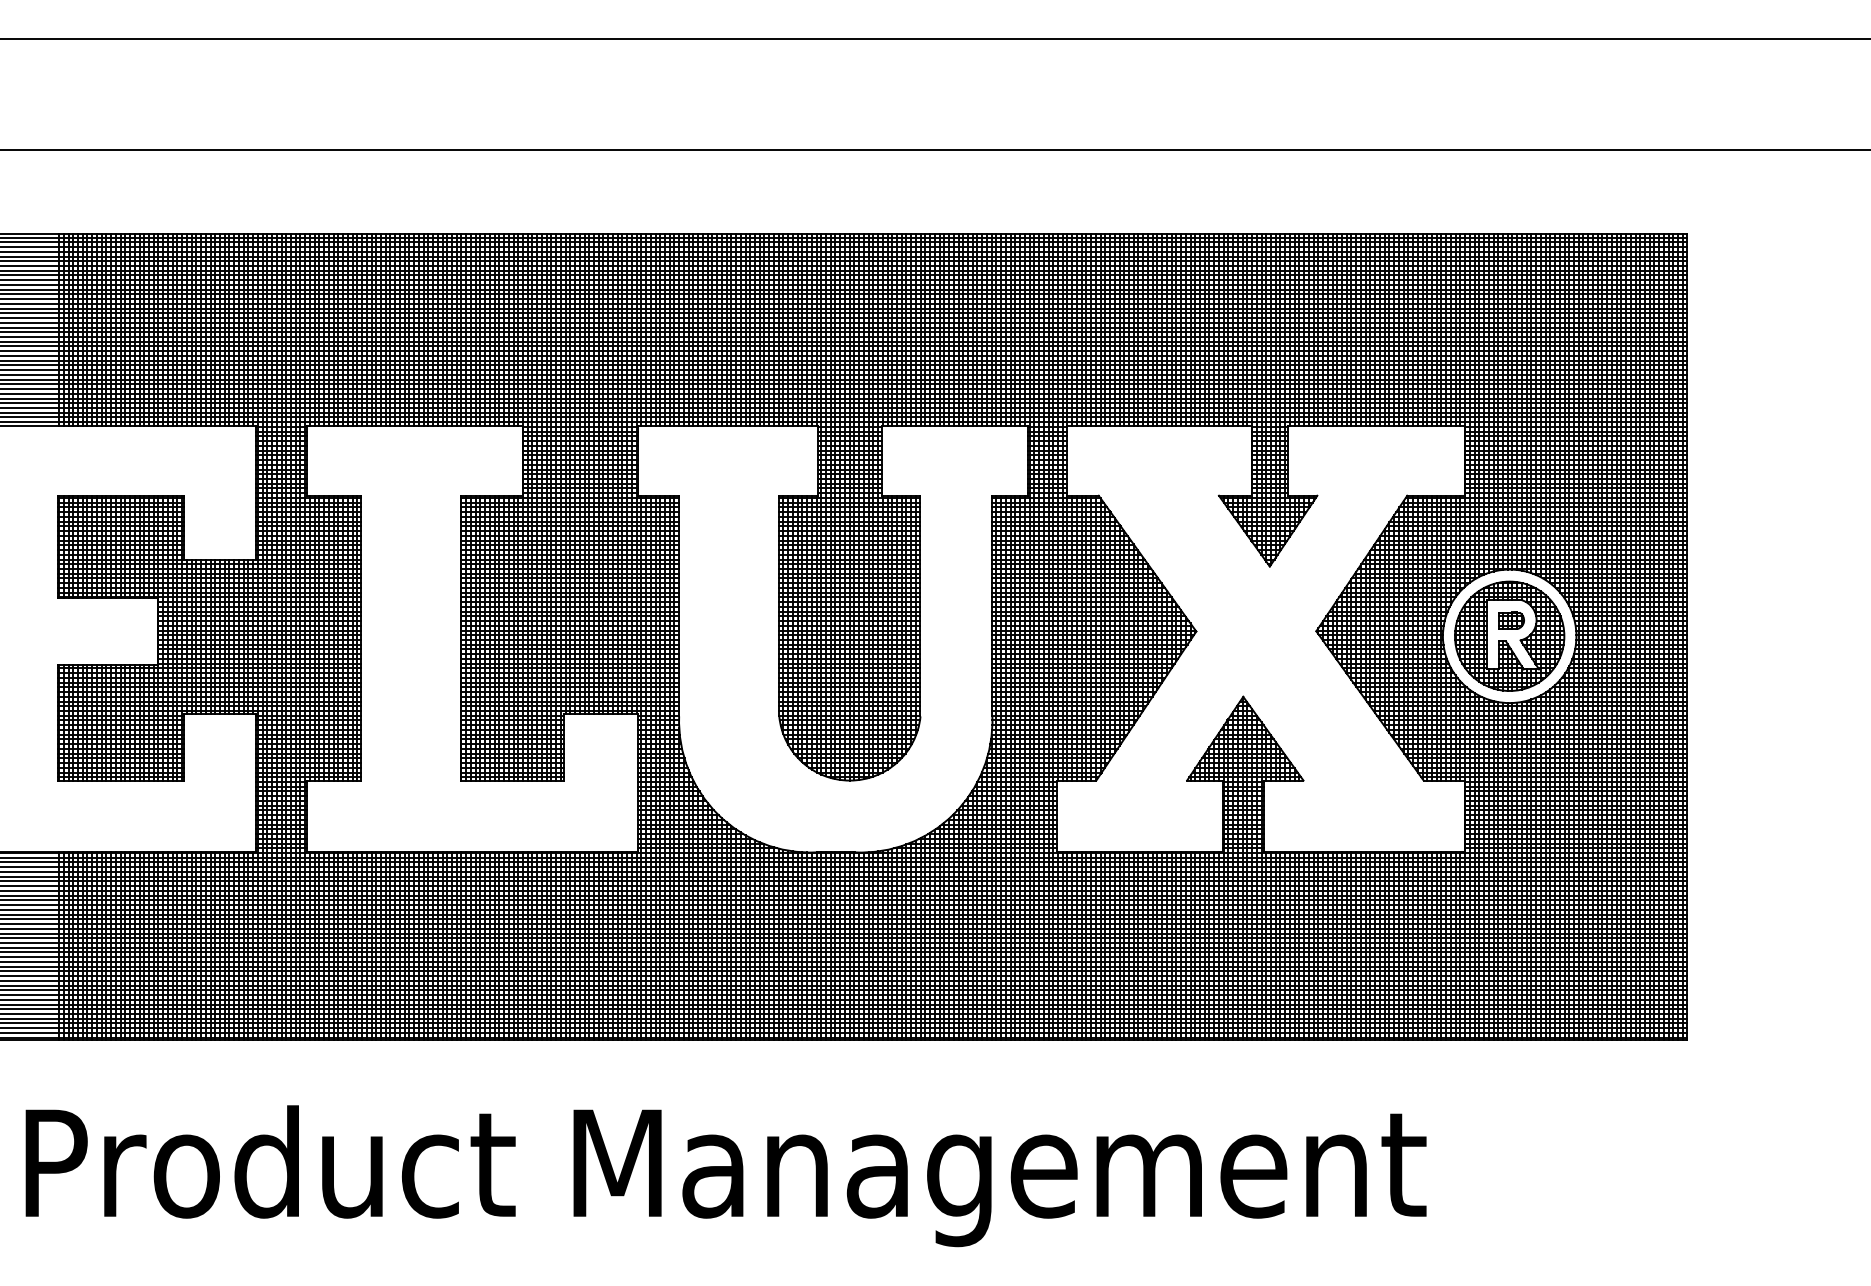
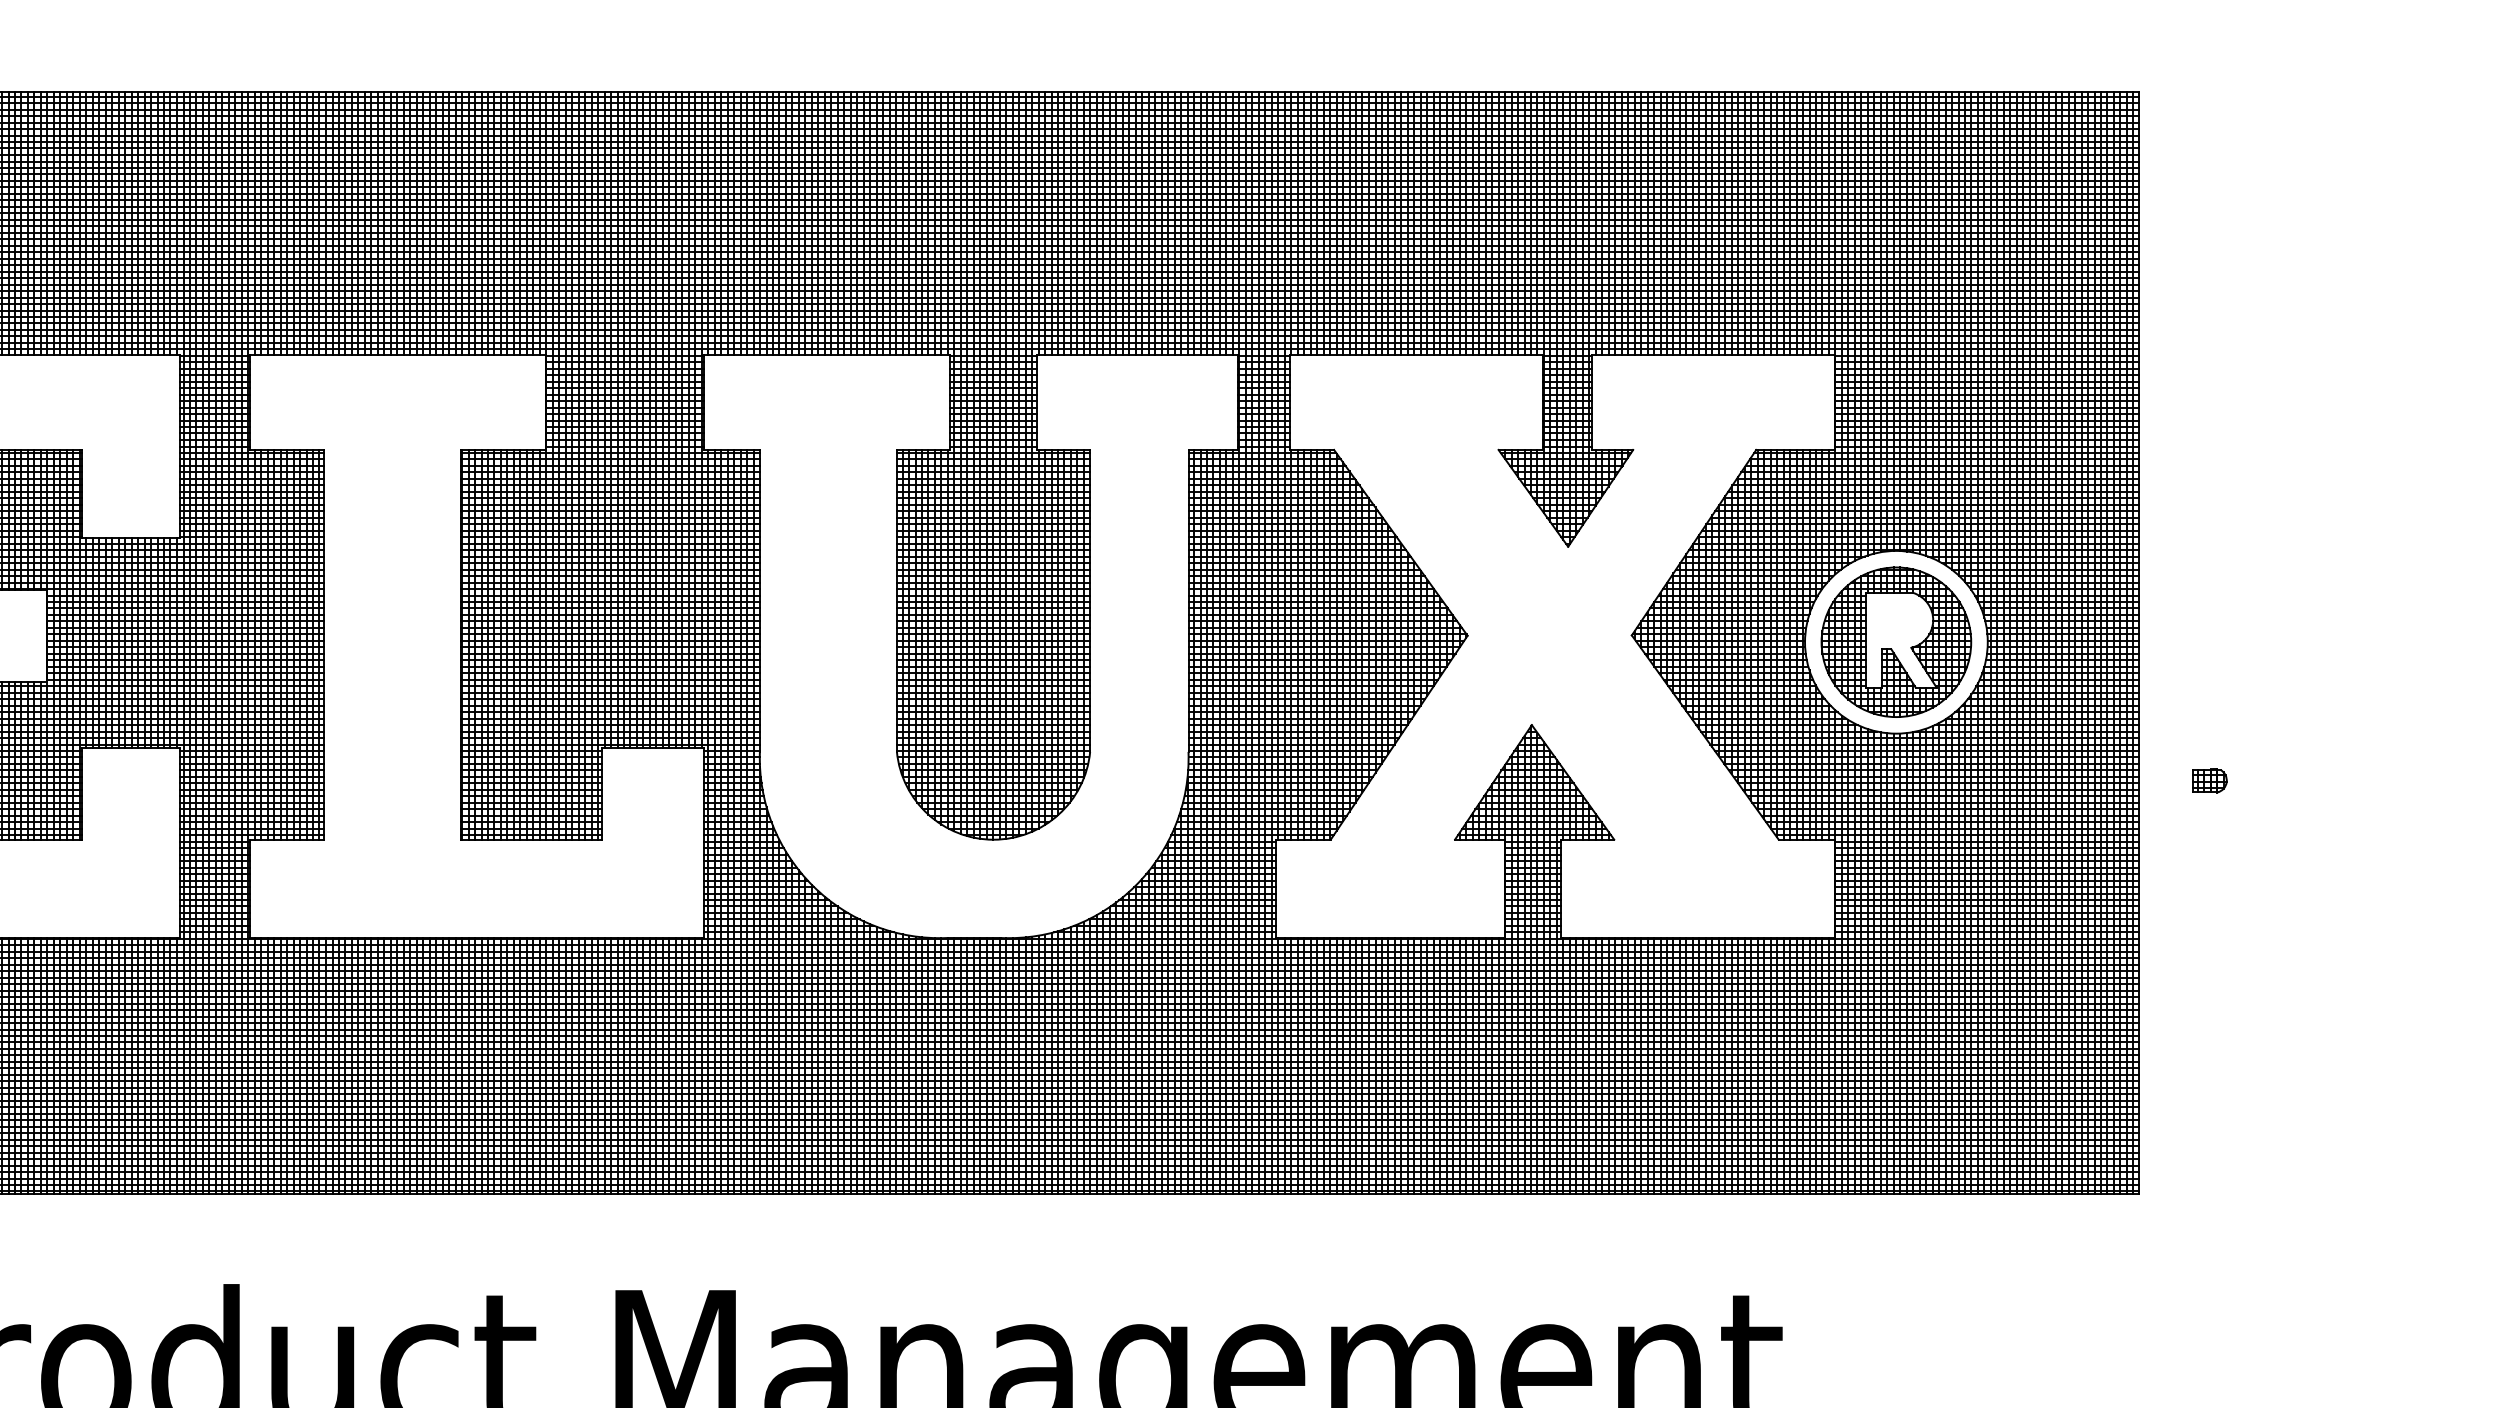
part: (1511, 620) -> (2209, 780), moved

